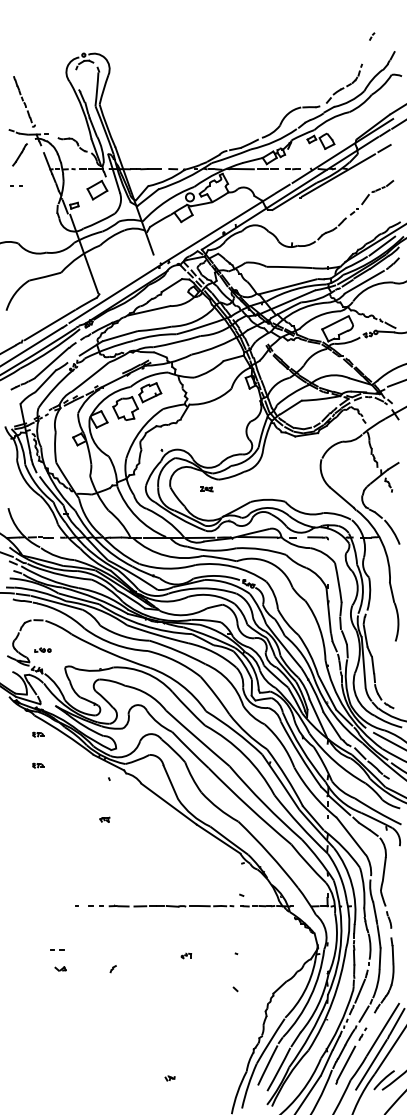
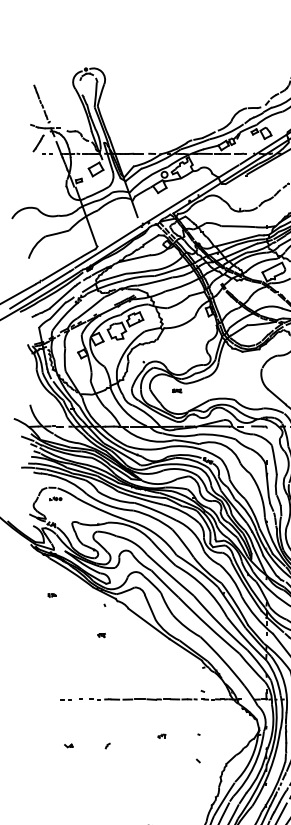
line: (13, 185) -> (45, 153), moved
part: (42, 649) -> (55, 498), moved
part: (38, 734) -> (52, 572), removed
line: (59, 949) -> (68, 698), moved

